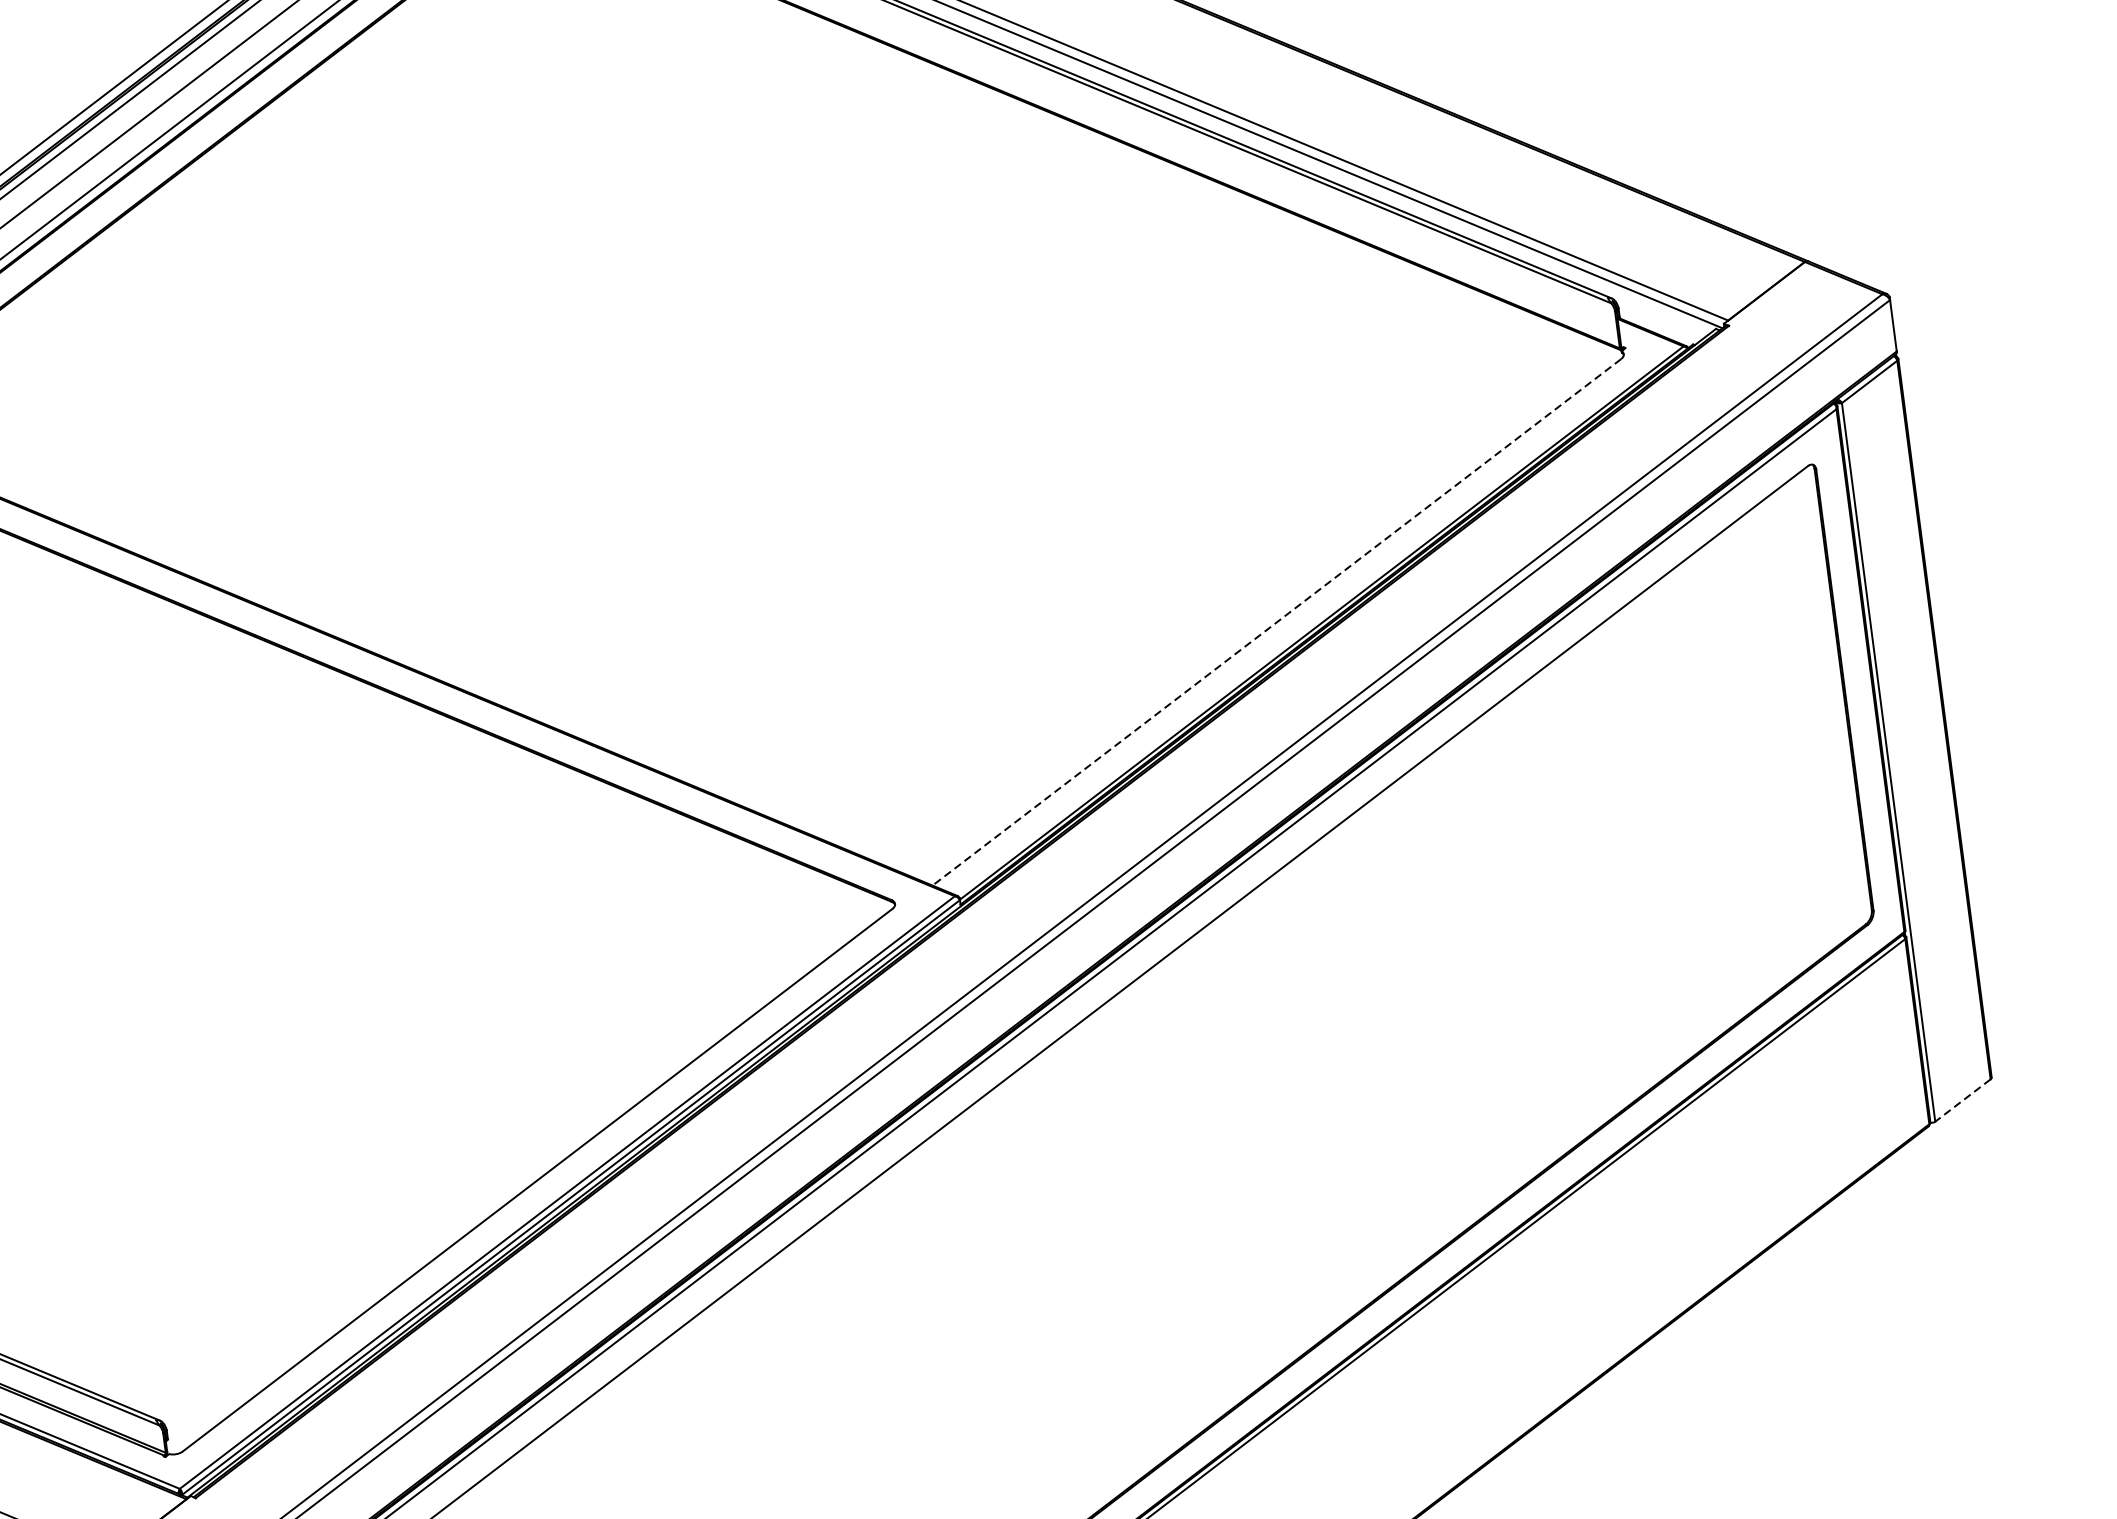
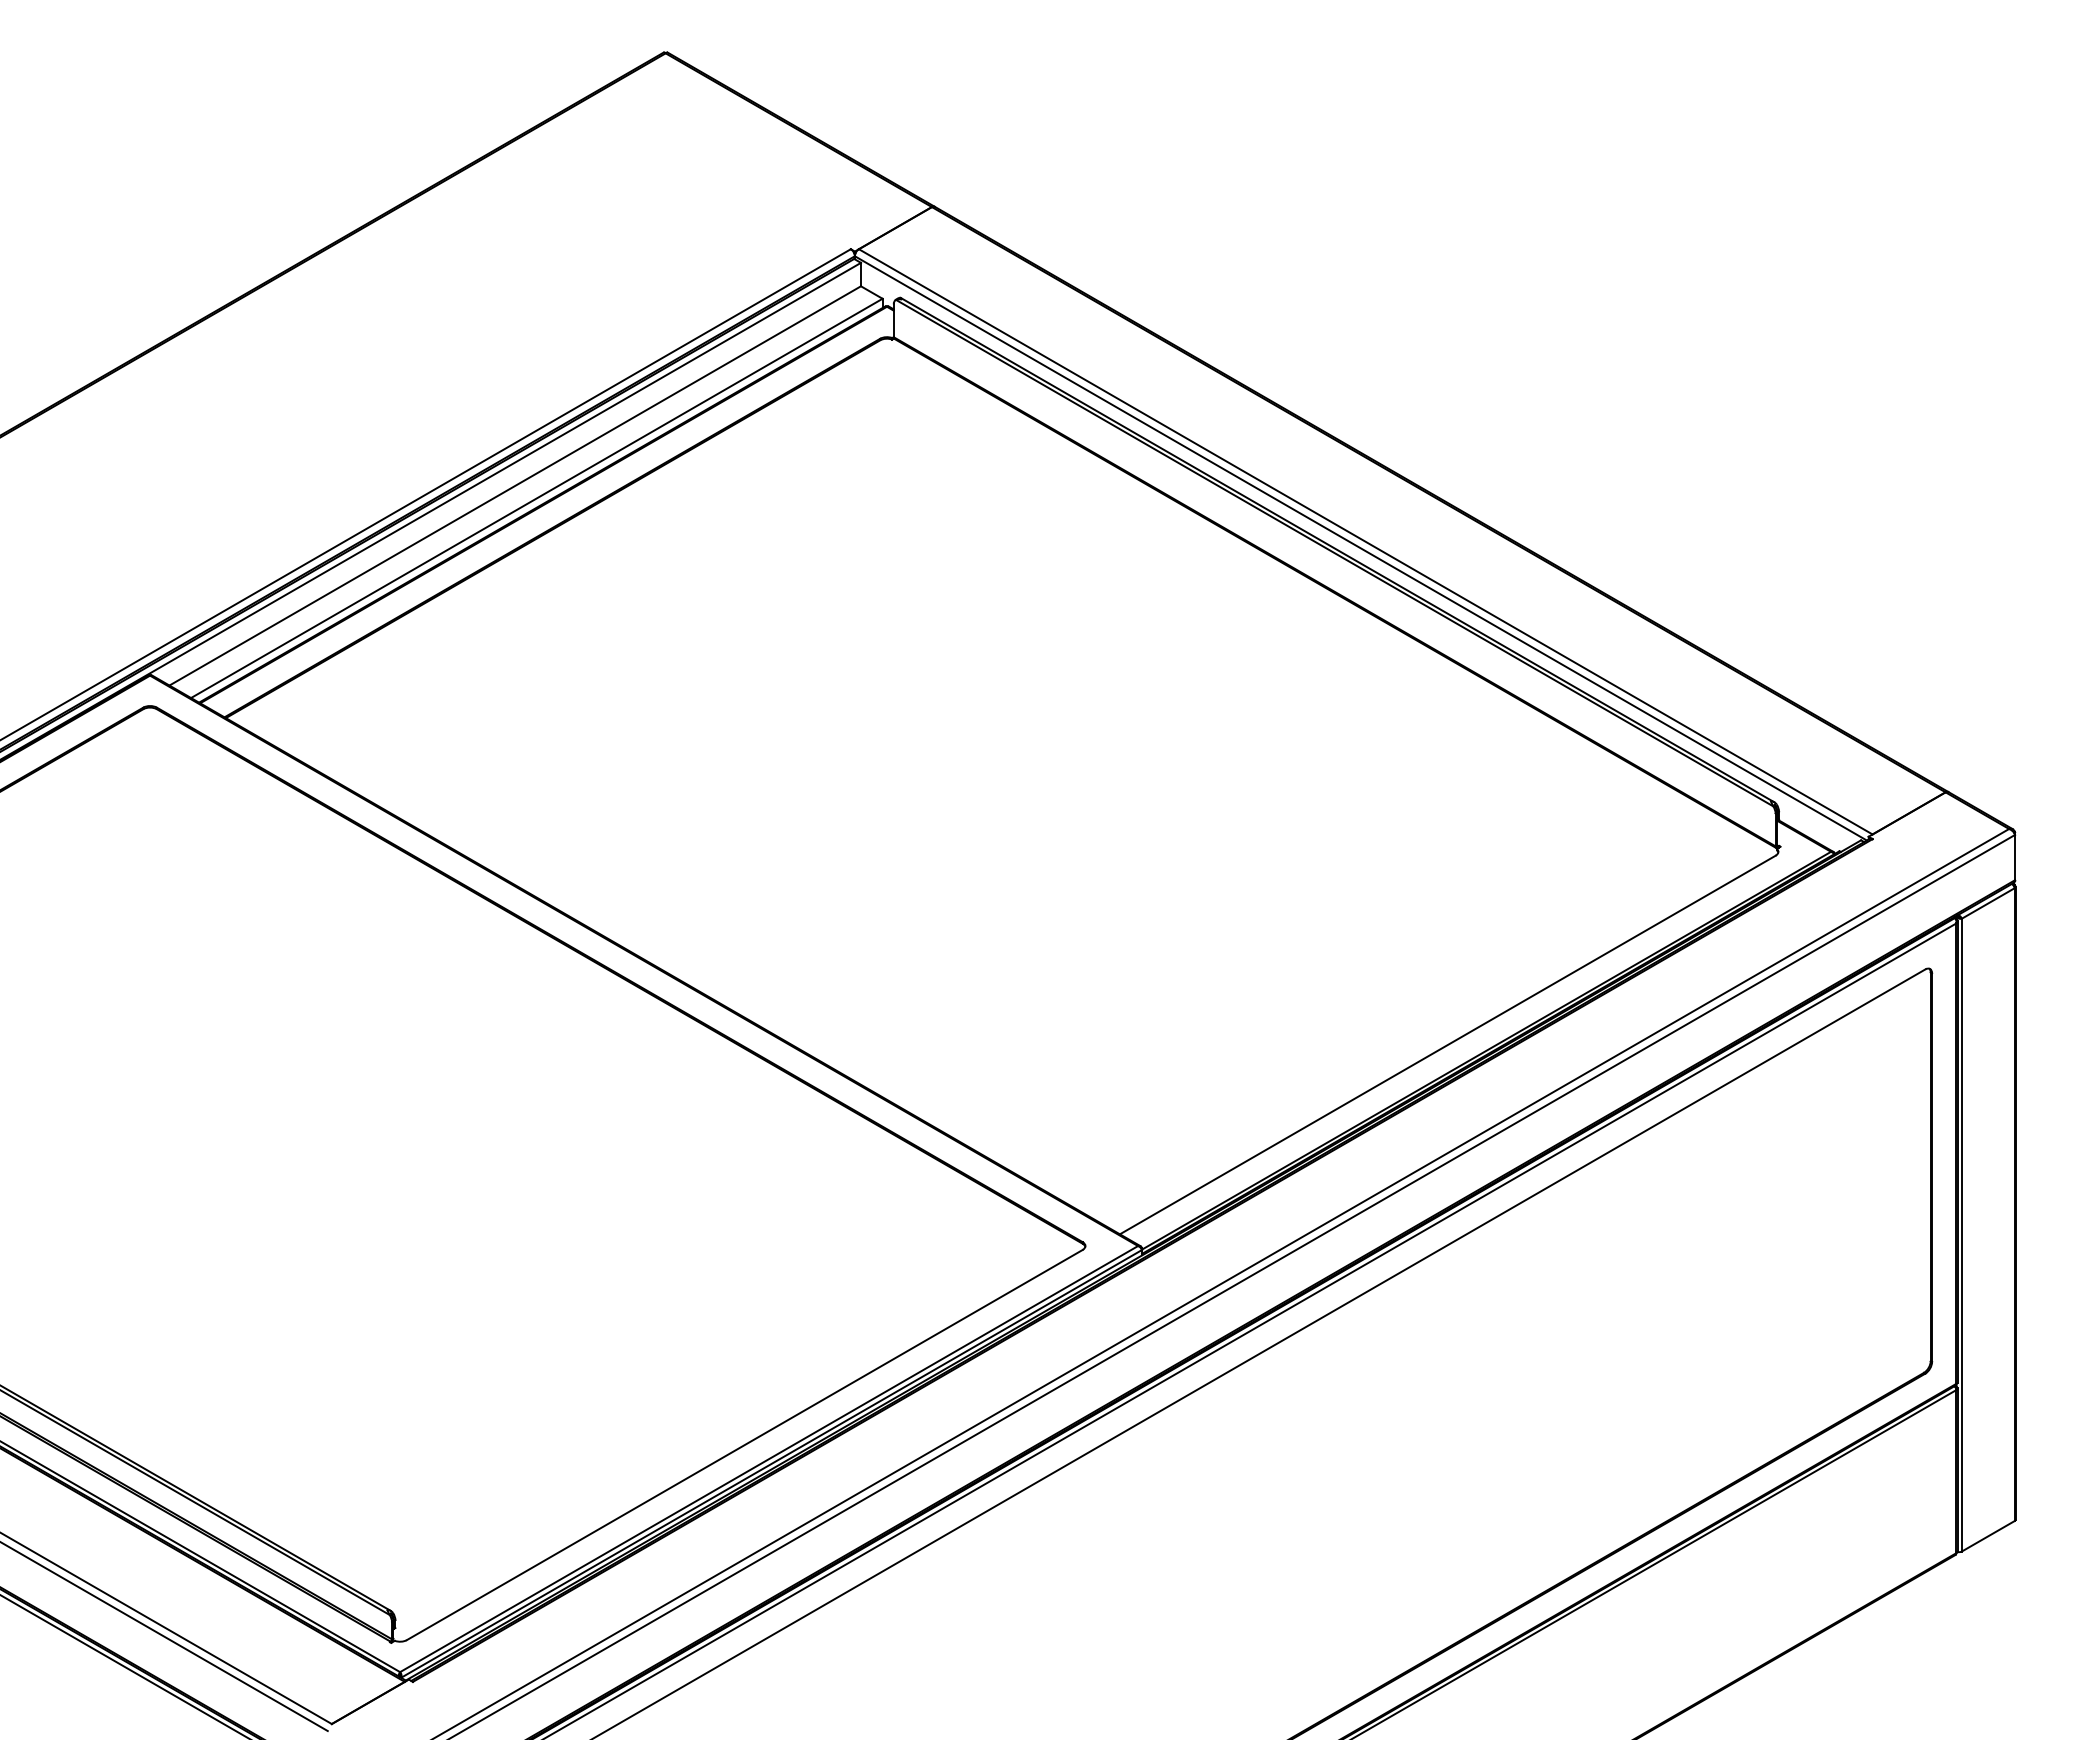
line: (1276, 622) -> (1447, 1045), dashed -> solid
line: (1962, 1100) -> (1987, 1536), dashed -> solid

